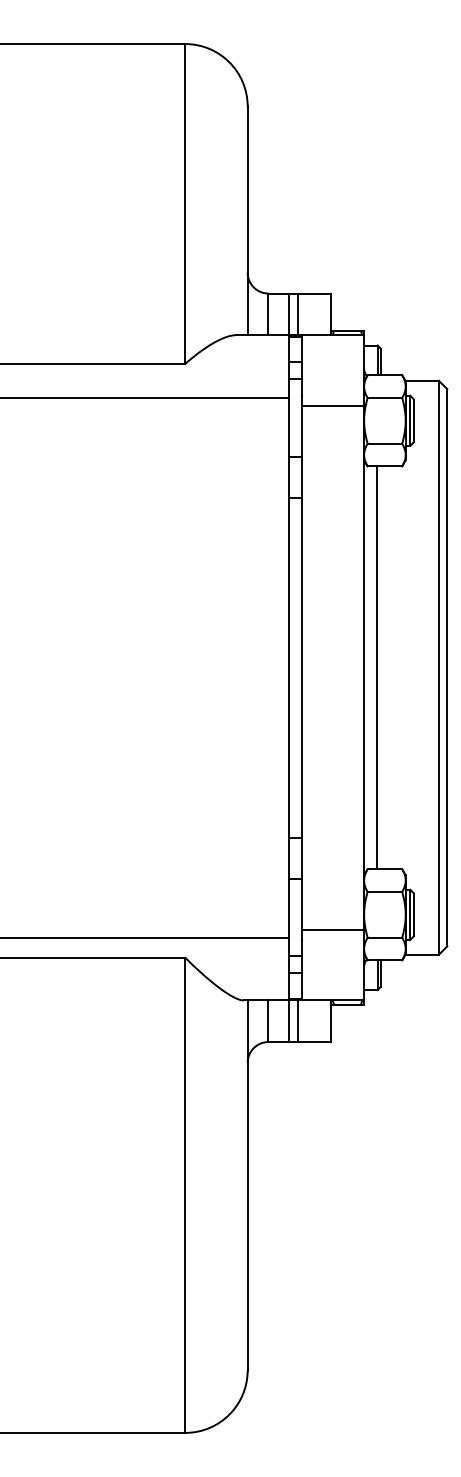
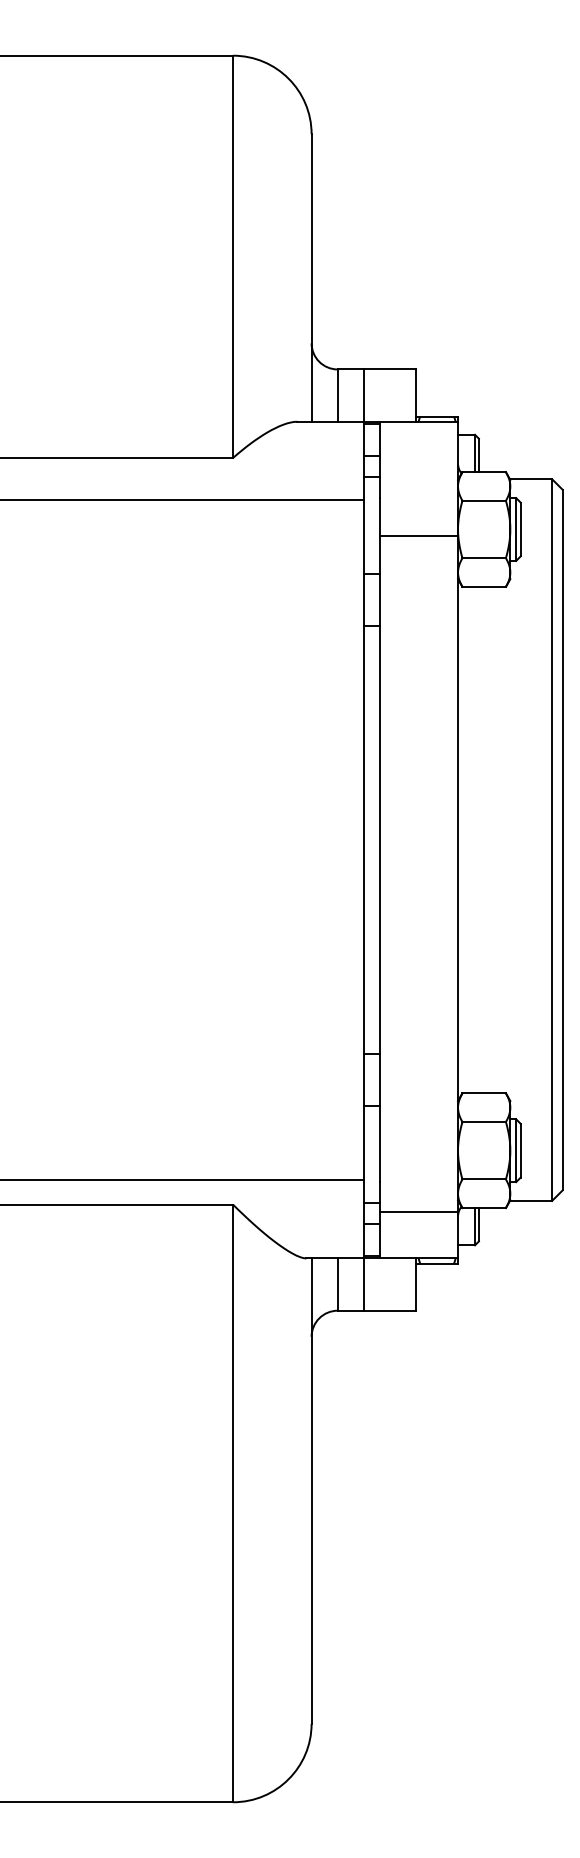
line: (297, 314) -> (374, 395), removed
line: (332, 405) -> (418, 535), moved
line: (376, 667) -> (473, 839), removed
line: (332, 929) -> (418, 1211), moved
line: (297, 1021) -> (374, 1284), removed

